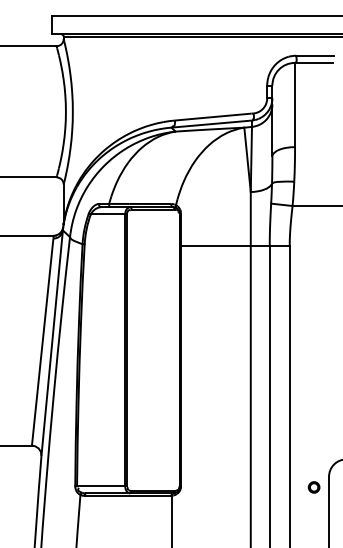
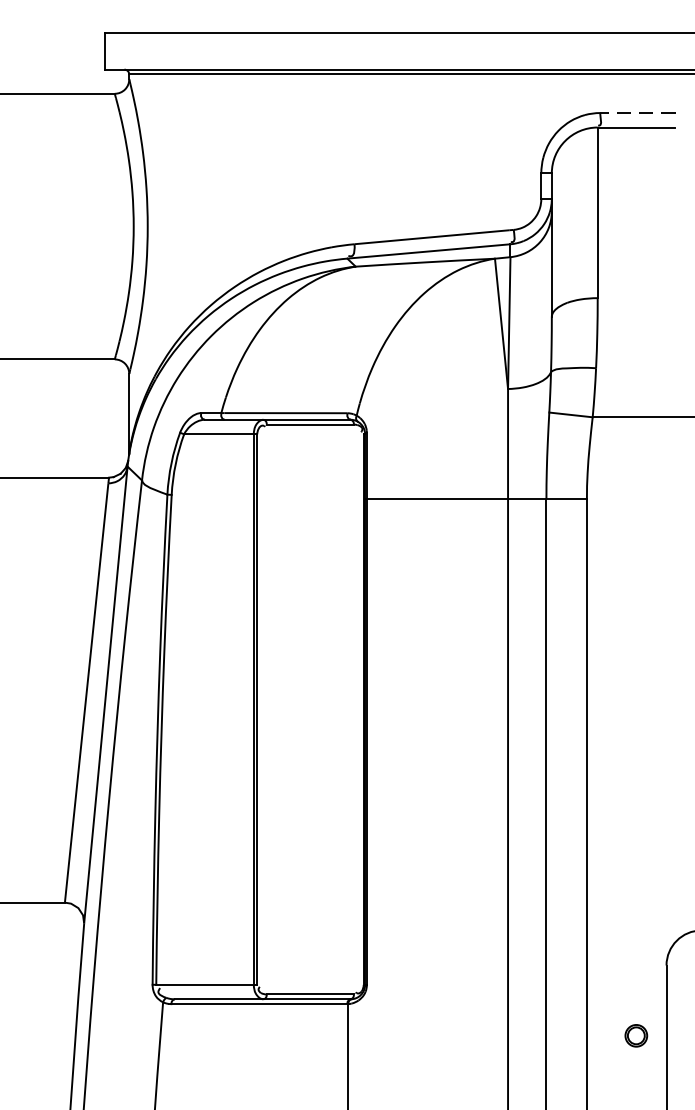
line: (314, 55) -> (637, 112), solid -> dashed
part: (313, 487) -> (635, 1035), moved

